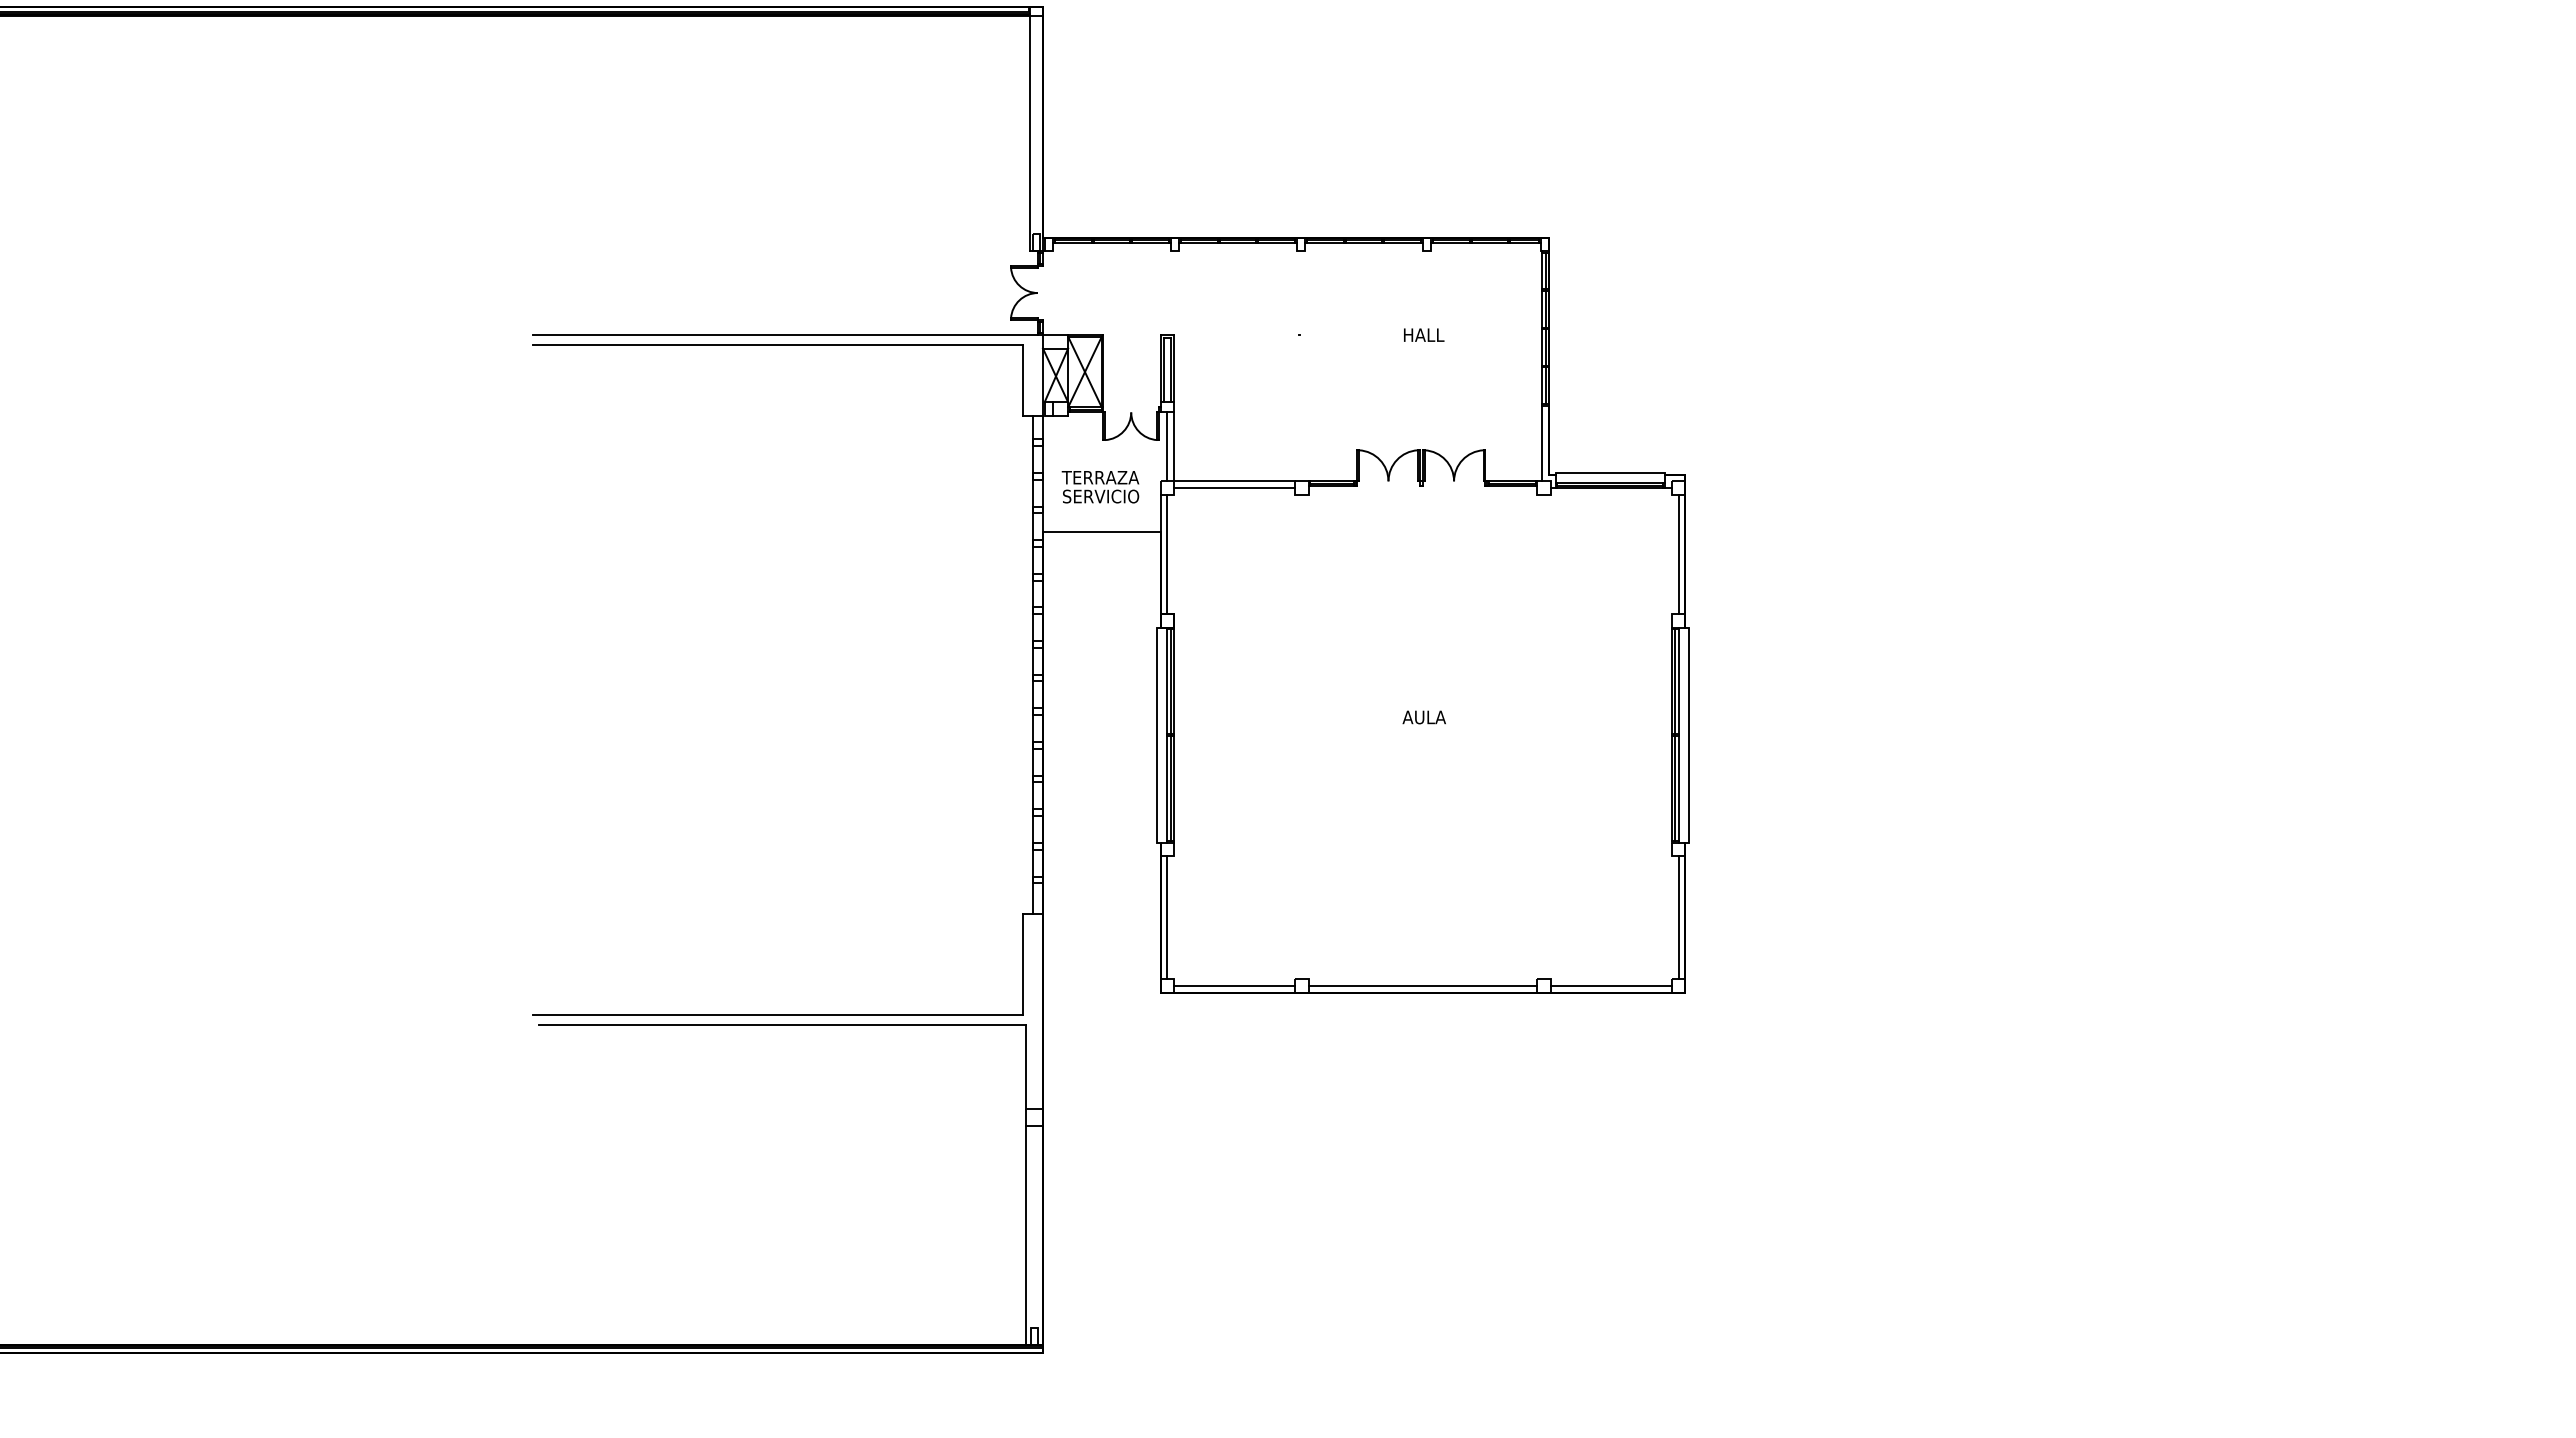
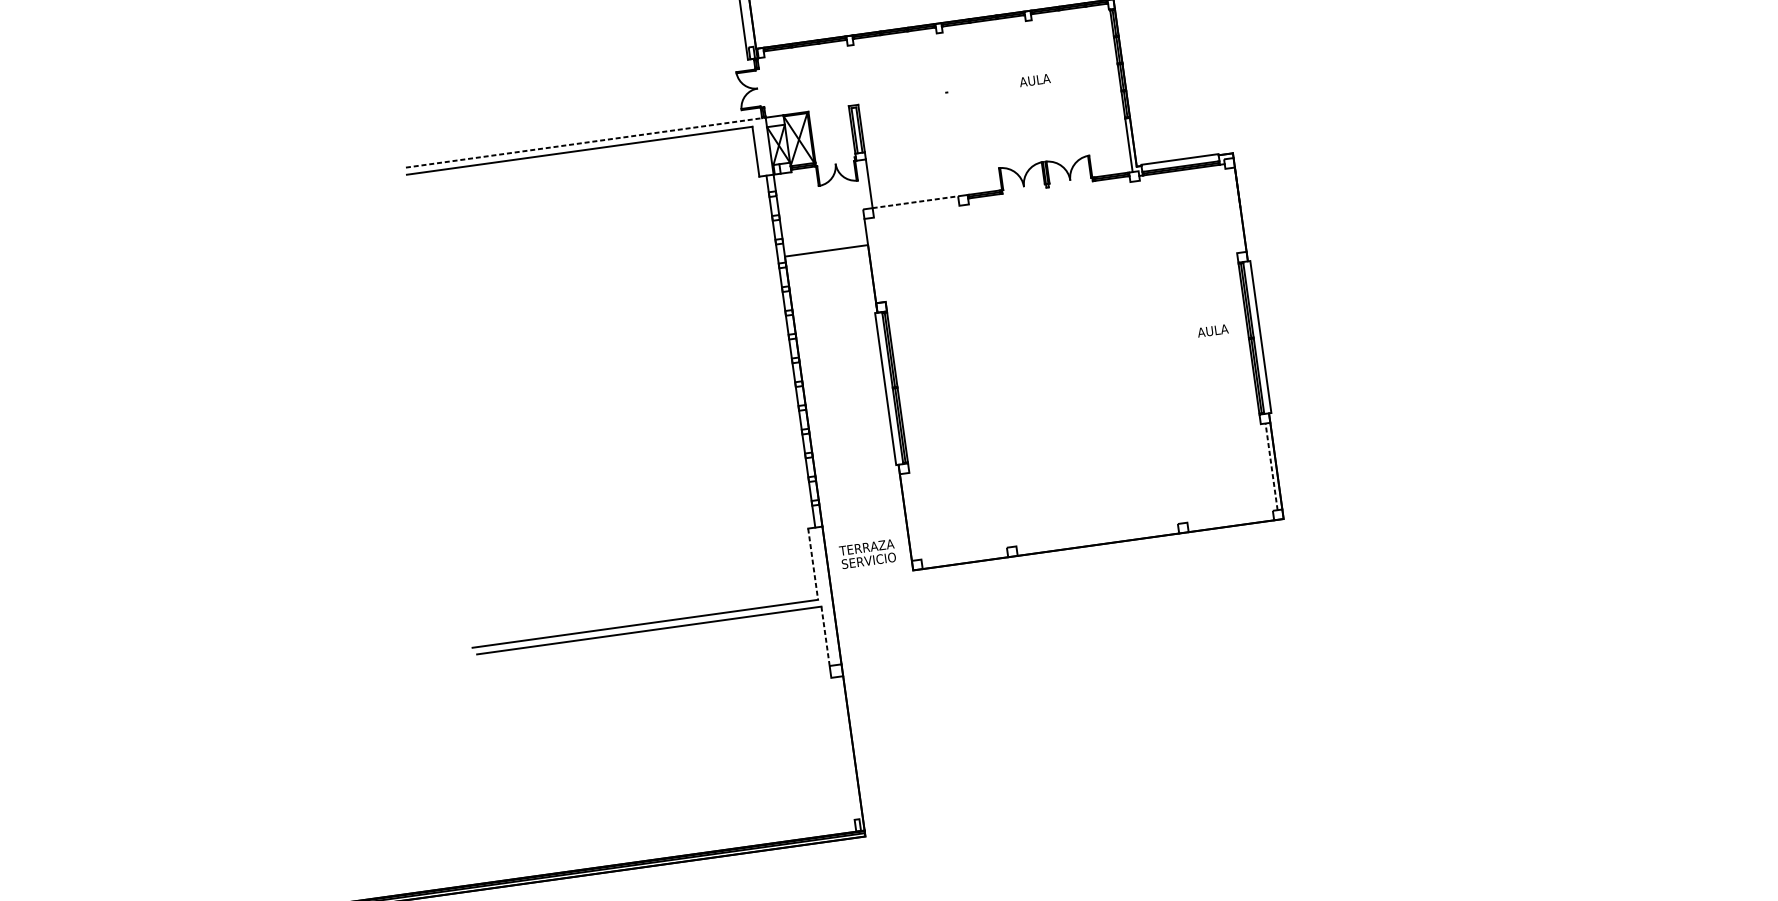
line: (788, 335) -> (586, 142), solid -> dashed
text: (1424, 335) -> (1035, 80), HALL -> AULA
line: (1167, 446) -> (864, 184), removed
line: (1234, 481) -> (915, 202), solid -> dashed
text: (1100, 487) -> (867, 554), moved
line: (1234, 488) -> (915, 207), removed
line: (1167, 554) -> (875, 260), removed
line: (1678, 554) -> (1235, 210), removed
text: (1423, 717) -> (1212, 330), moved
line: (1167, 917) -> (910, 516), removed
line: (1678, 917) -> (1271, 466), solid -> dashed
line: (1022, 965) -> (813, 564), solid -> dashed
line: (1234, 985) -> (964, 558), removed
line: (1422, 985) -> (1097, 539), removed
line: (1610, 985) -> (1230, 521), removed
line: (1026, 1066) -> (825, 635), solid -> dashed
line: (1026, 1235) -> (842, 755), removed

